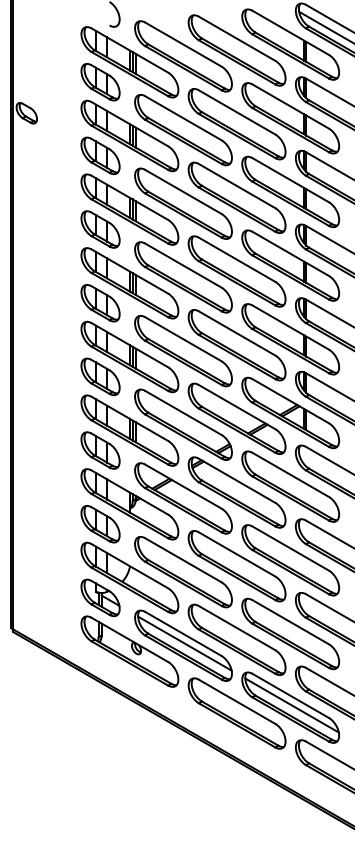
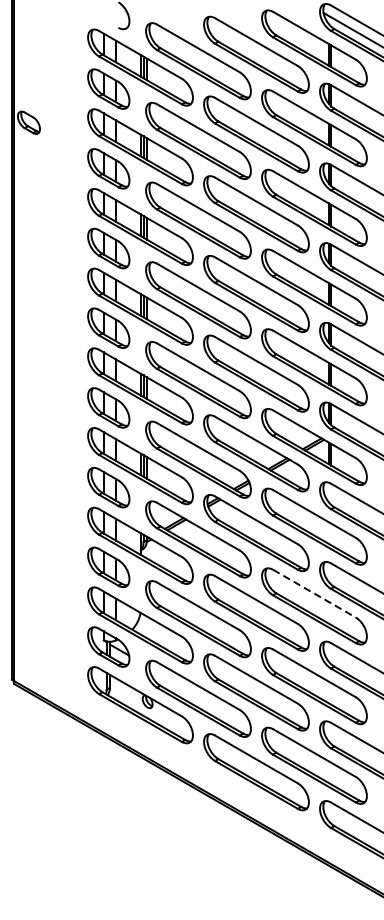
line: (291, 548) -> (315, 593), solid -> dashed
line: (184, 643) -> (199, 696), removed
line: (291, 705) -> (315, 763), removed

